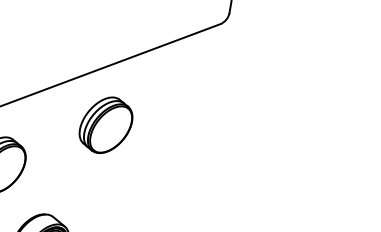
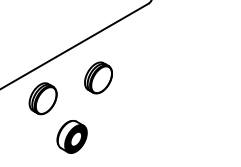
part: (106, 124) -> (98, 77), moved

